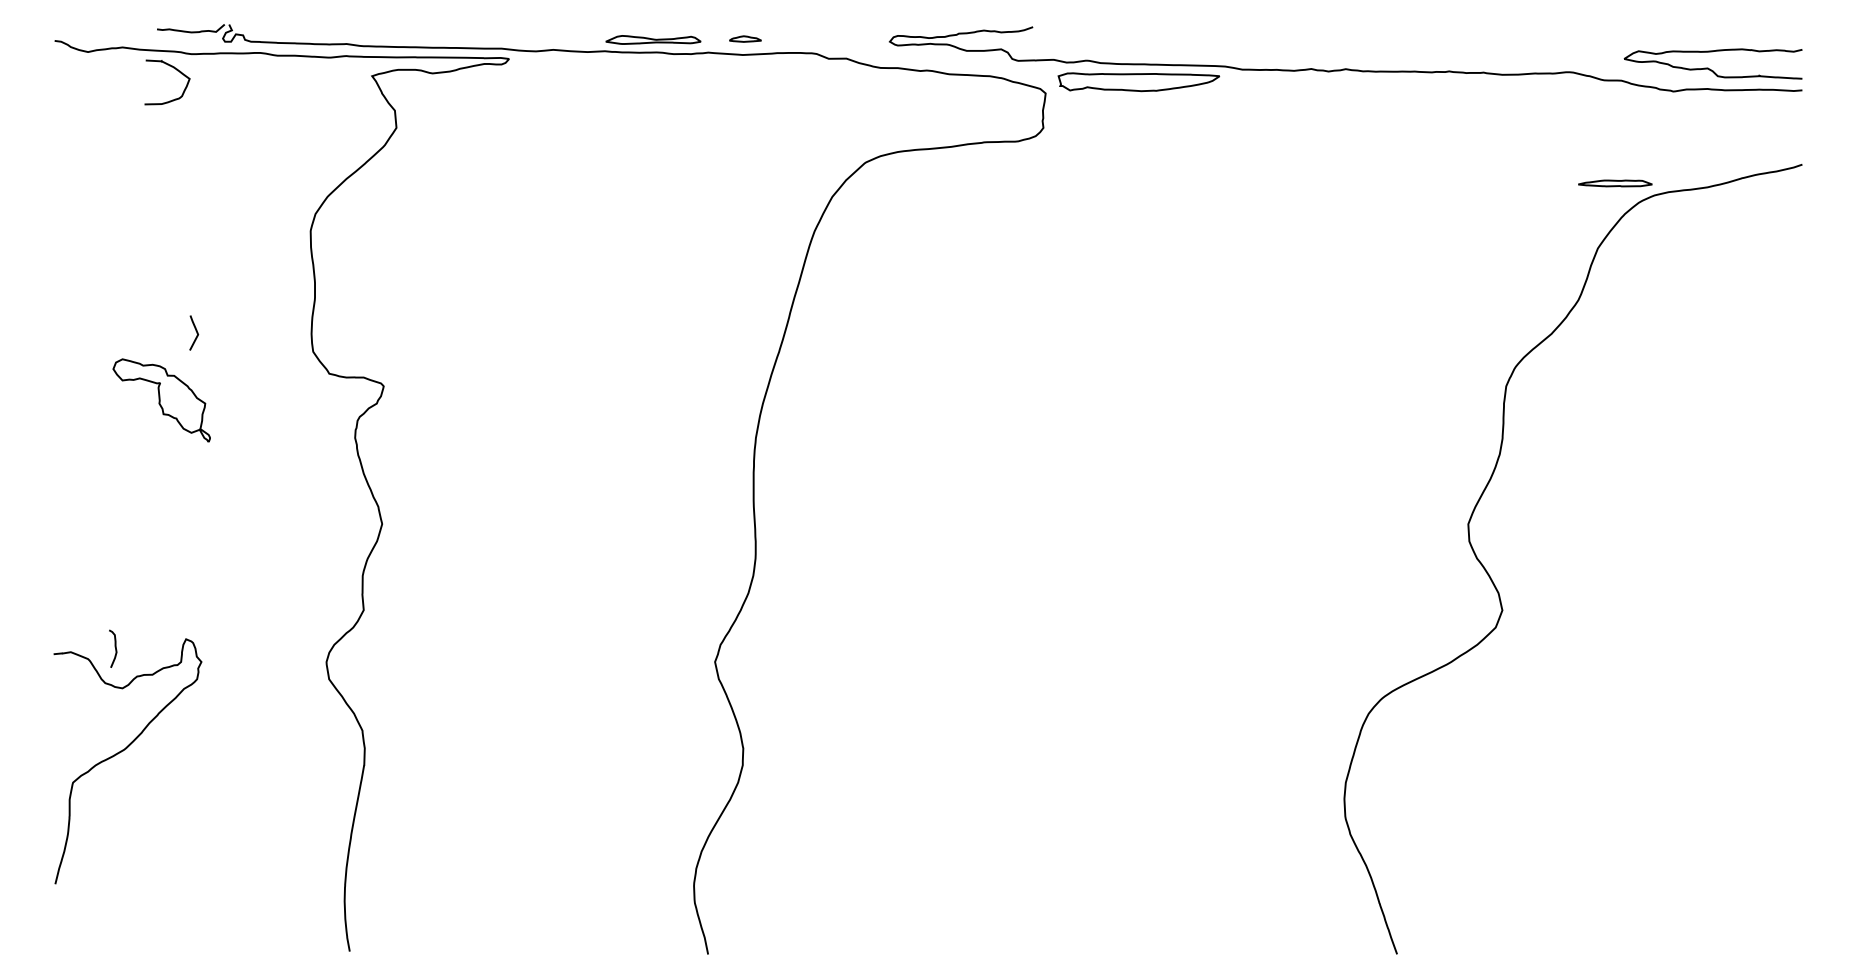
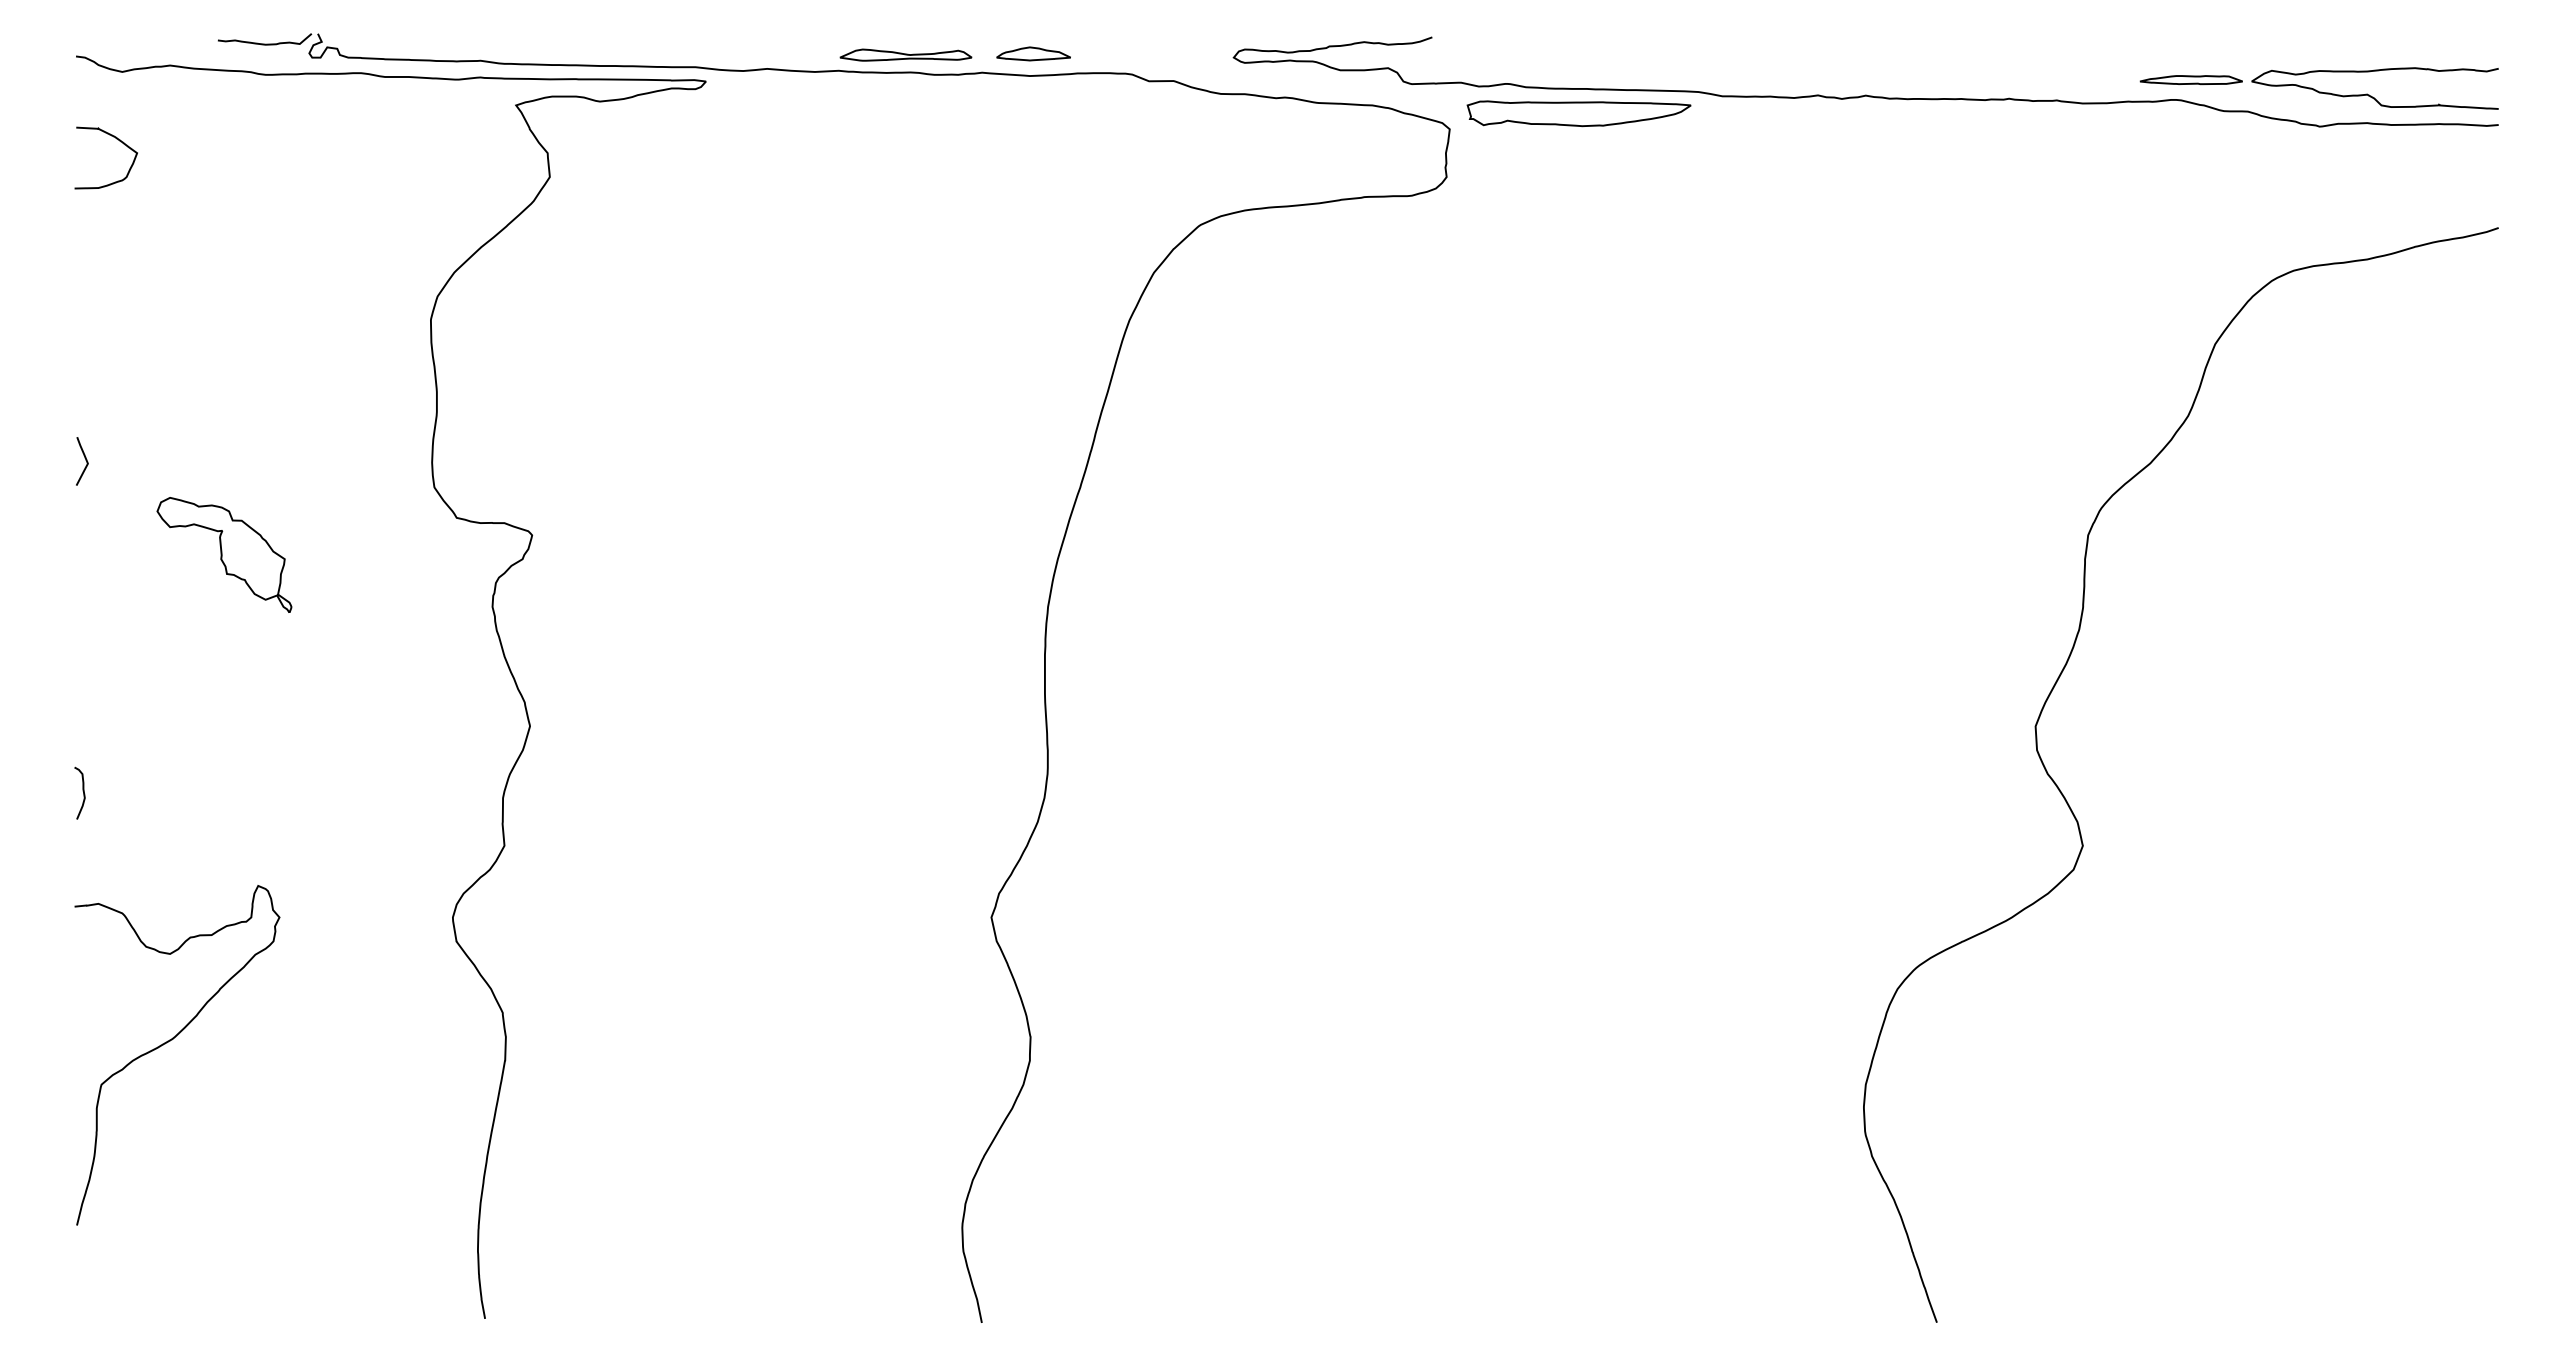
part: (745, 38) -> (1033, 53), size x1.67
curve: (174, 69) -> (116, 139), moved
part: (1614, 183) -> (2190, 79), moved
curve: (196, 332) -> (85, 460), moved
curve: (114, 647) -> (82, 791), moved

